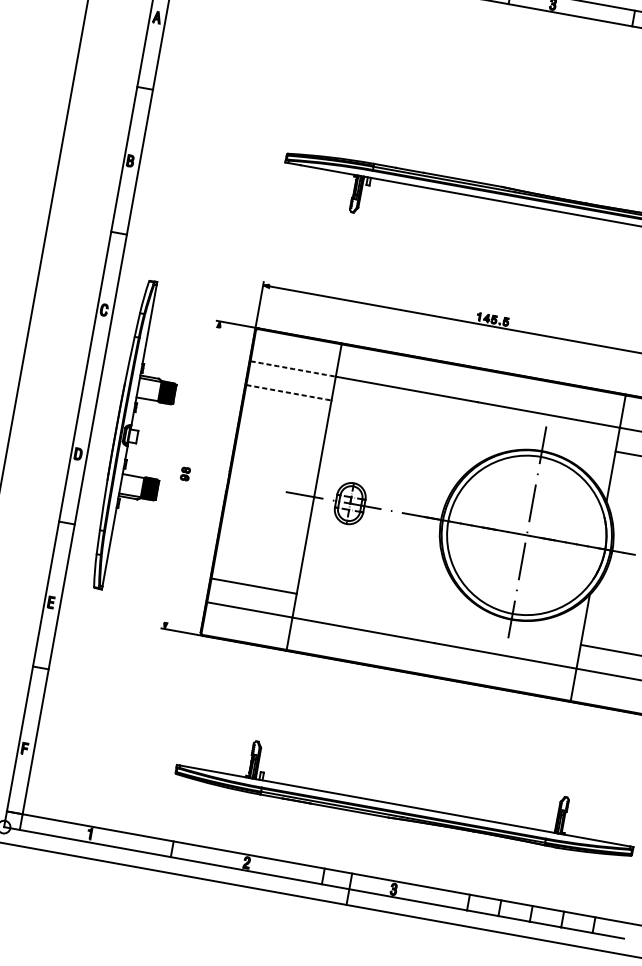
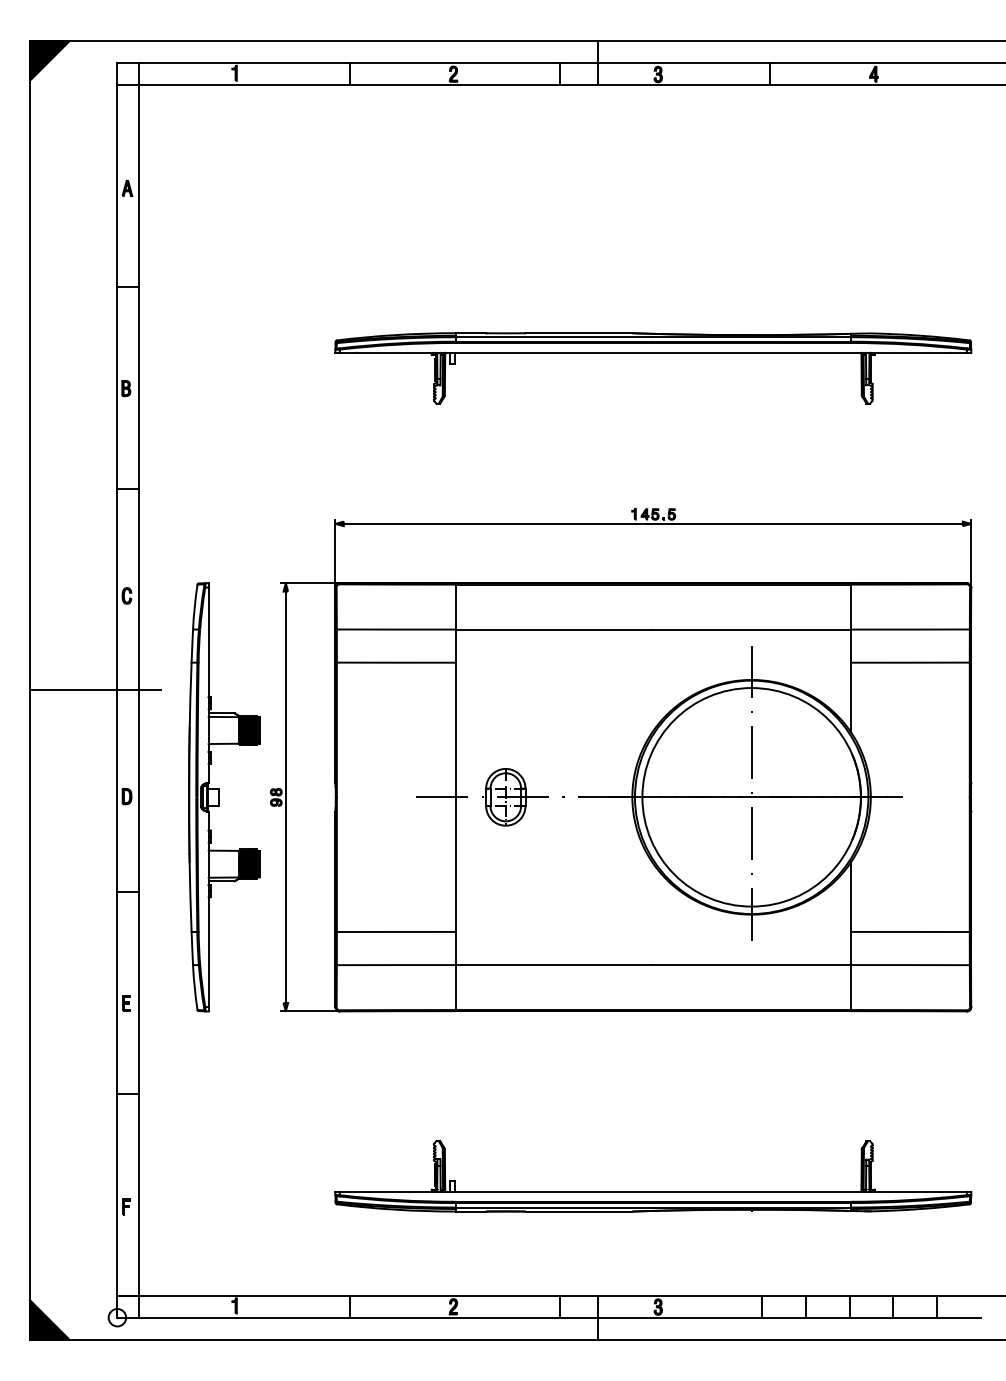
arc: (293, 368) -> (396, 629), dashed -> solid
line: (69, 373) -> (95, 690), added
arc: (289, 392) -> (396, 662), dashed -> solid
part: (140, 437) -> (224, 797), moved
line: (192, 475) -> (285, 797), added

